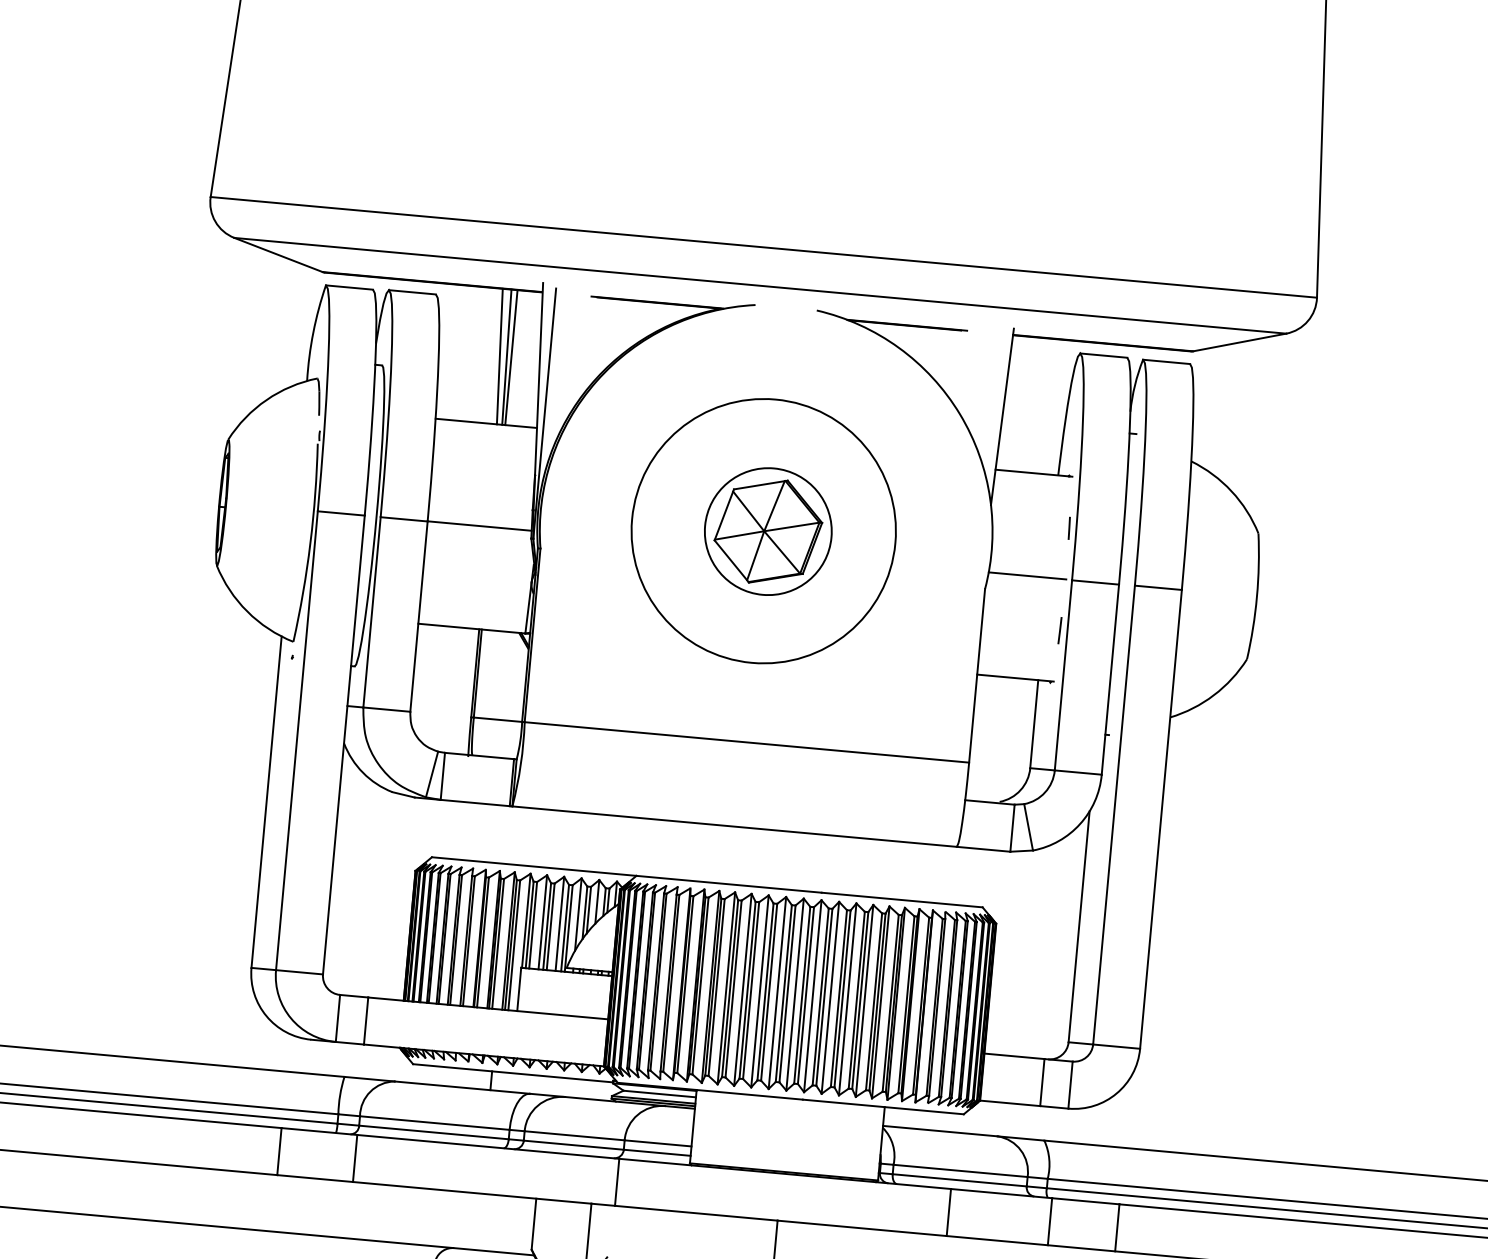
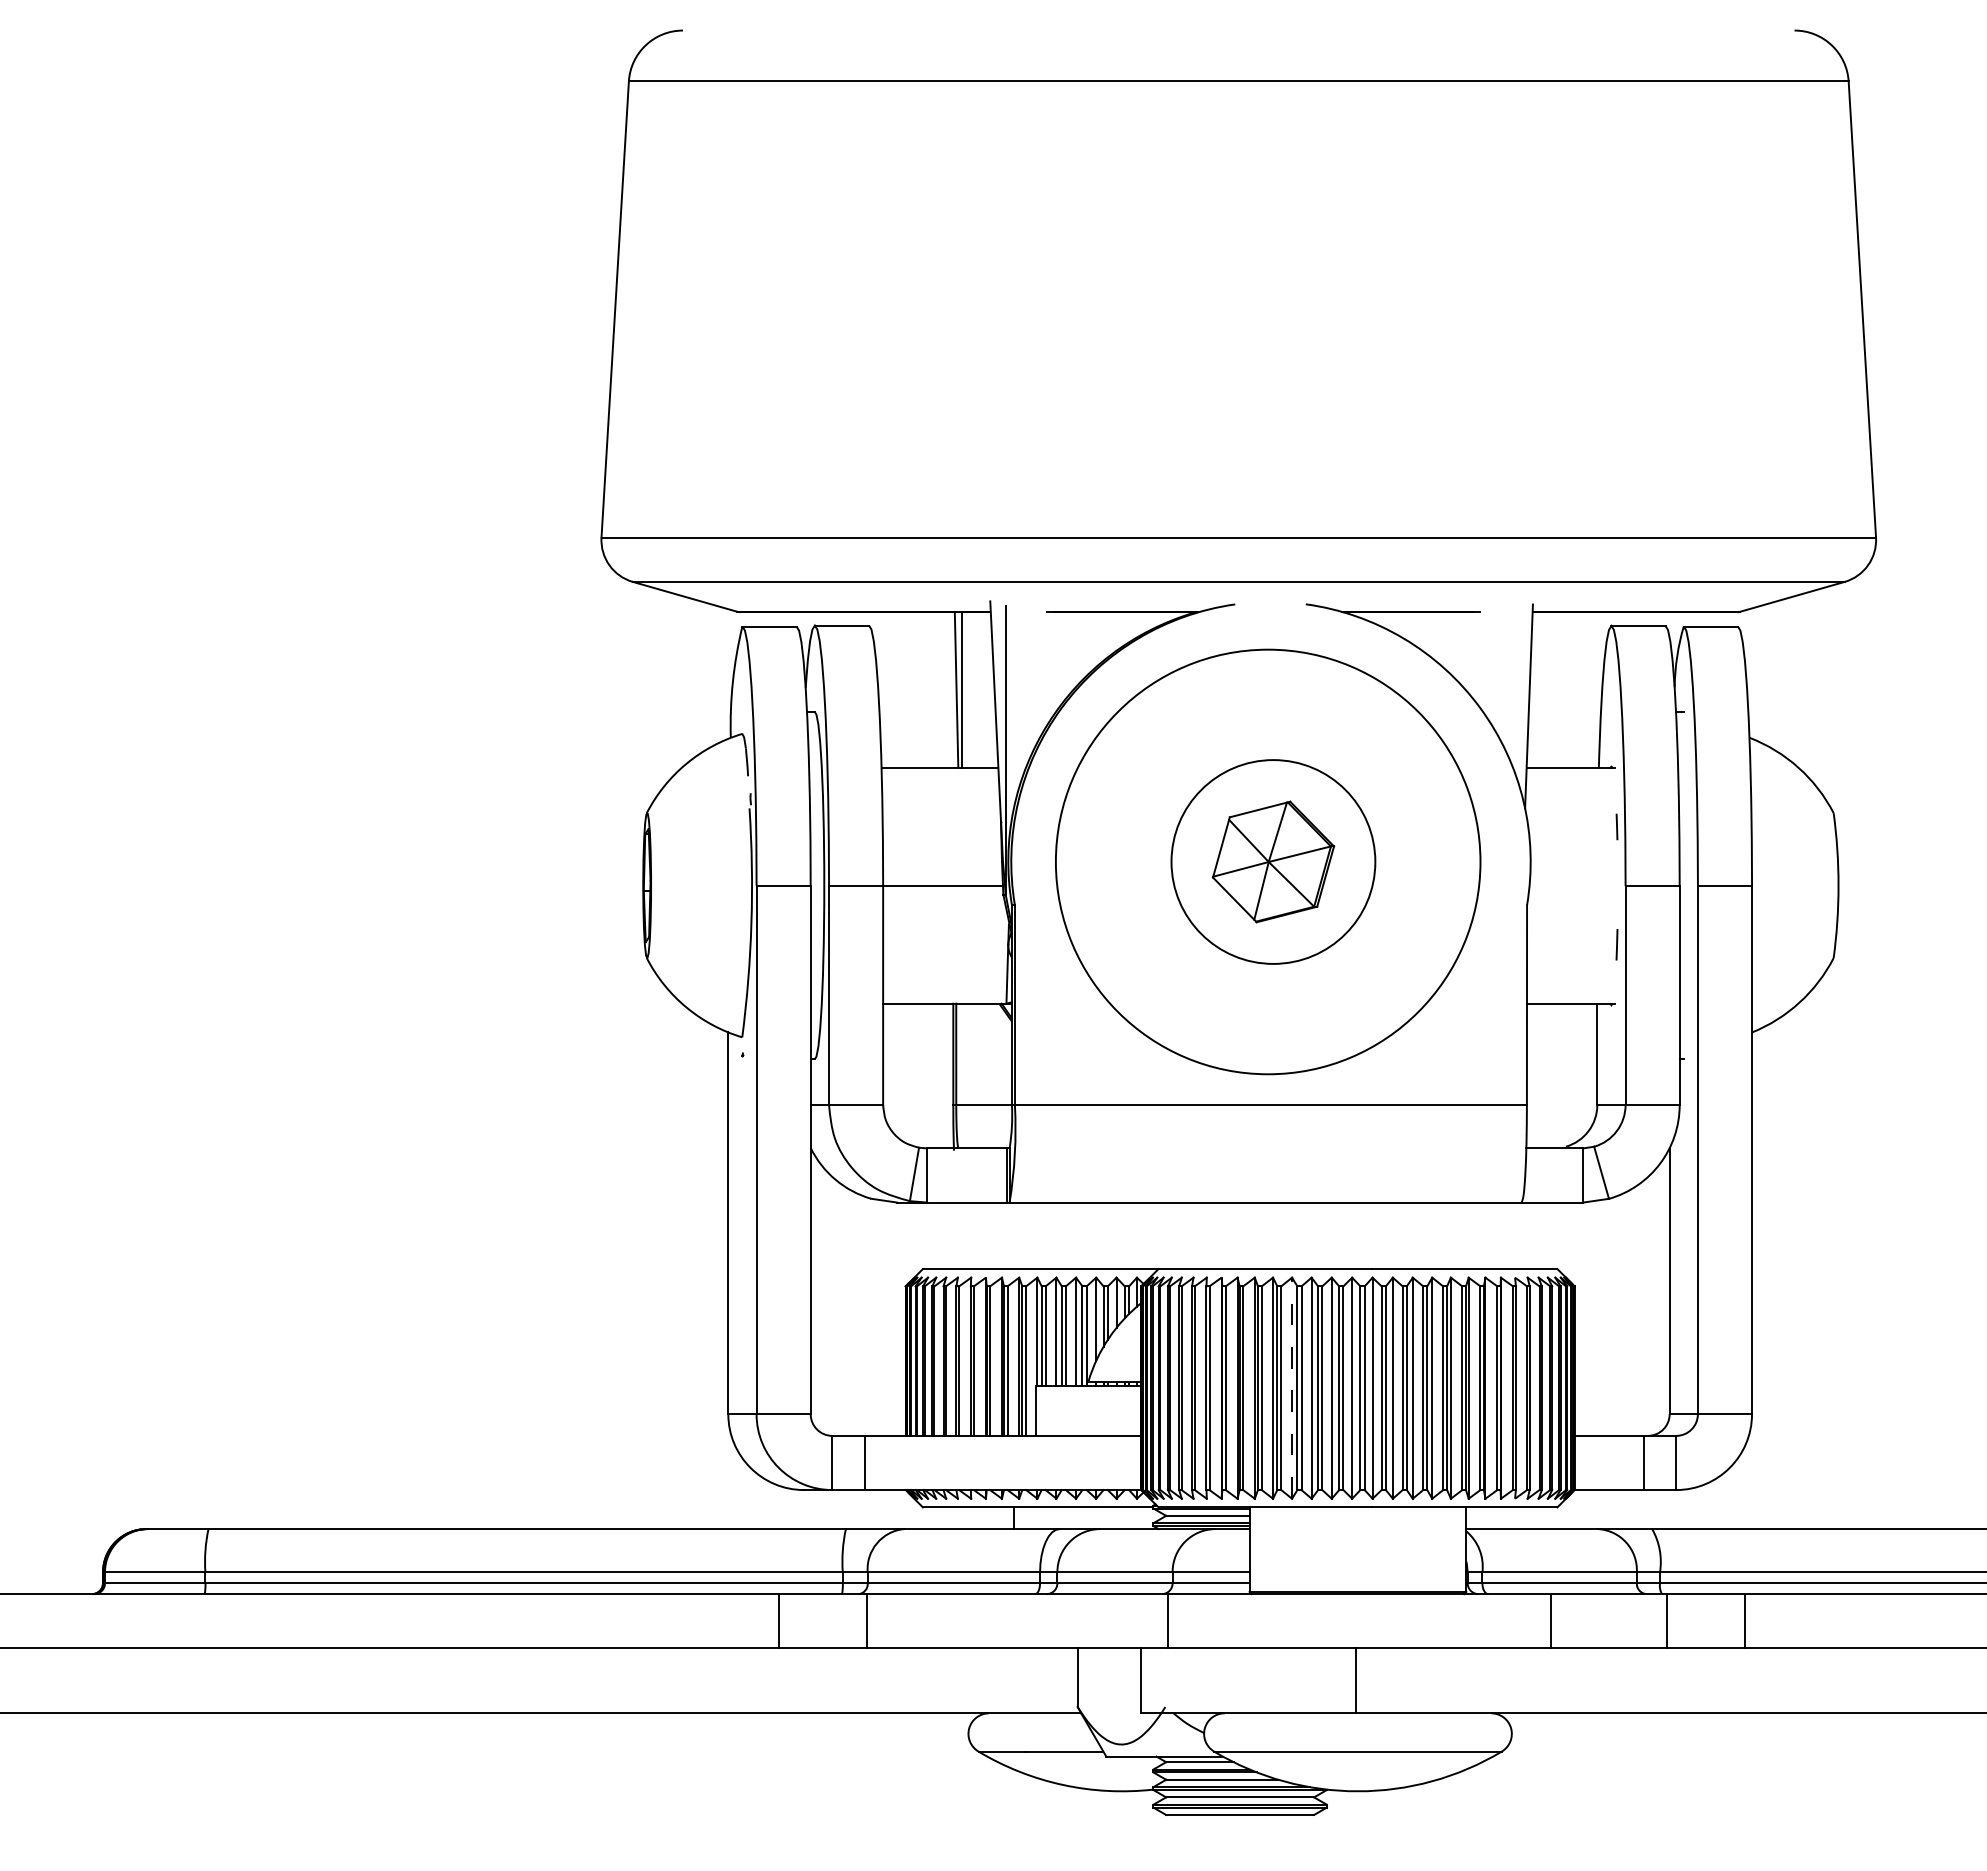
line: (499, 356) -> (948, 689), removed
circle: (763, 530) -> (1267, 861), size x1.4
circle: (768, 531) -> (1273, 861), size x1.4
line: (1026, 575) -> (1573, 885), removed
line: (743, 990) -> (1292, 1388), solid -> dashed

